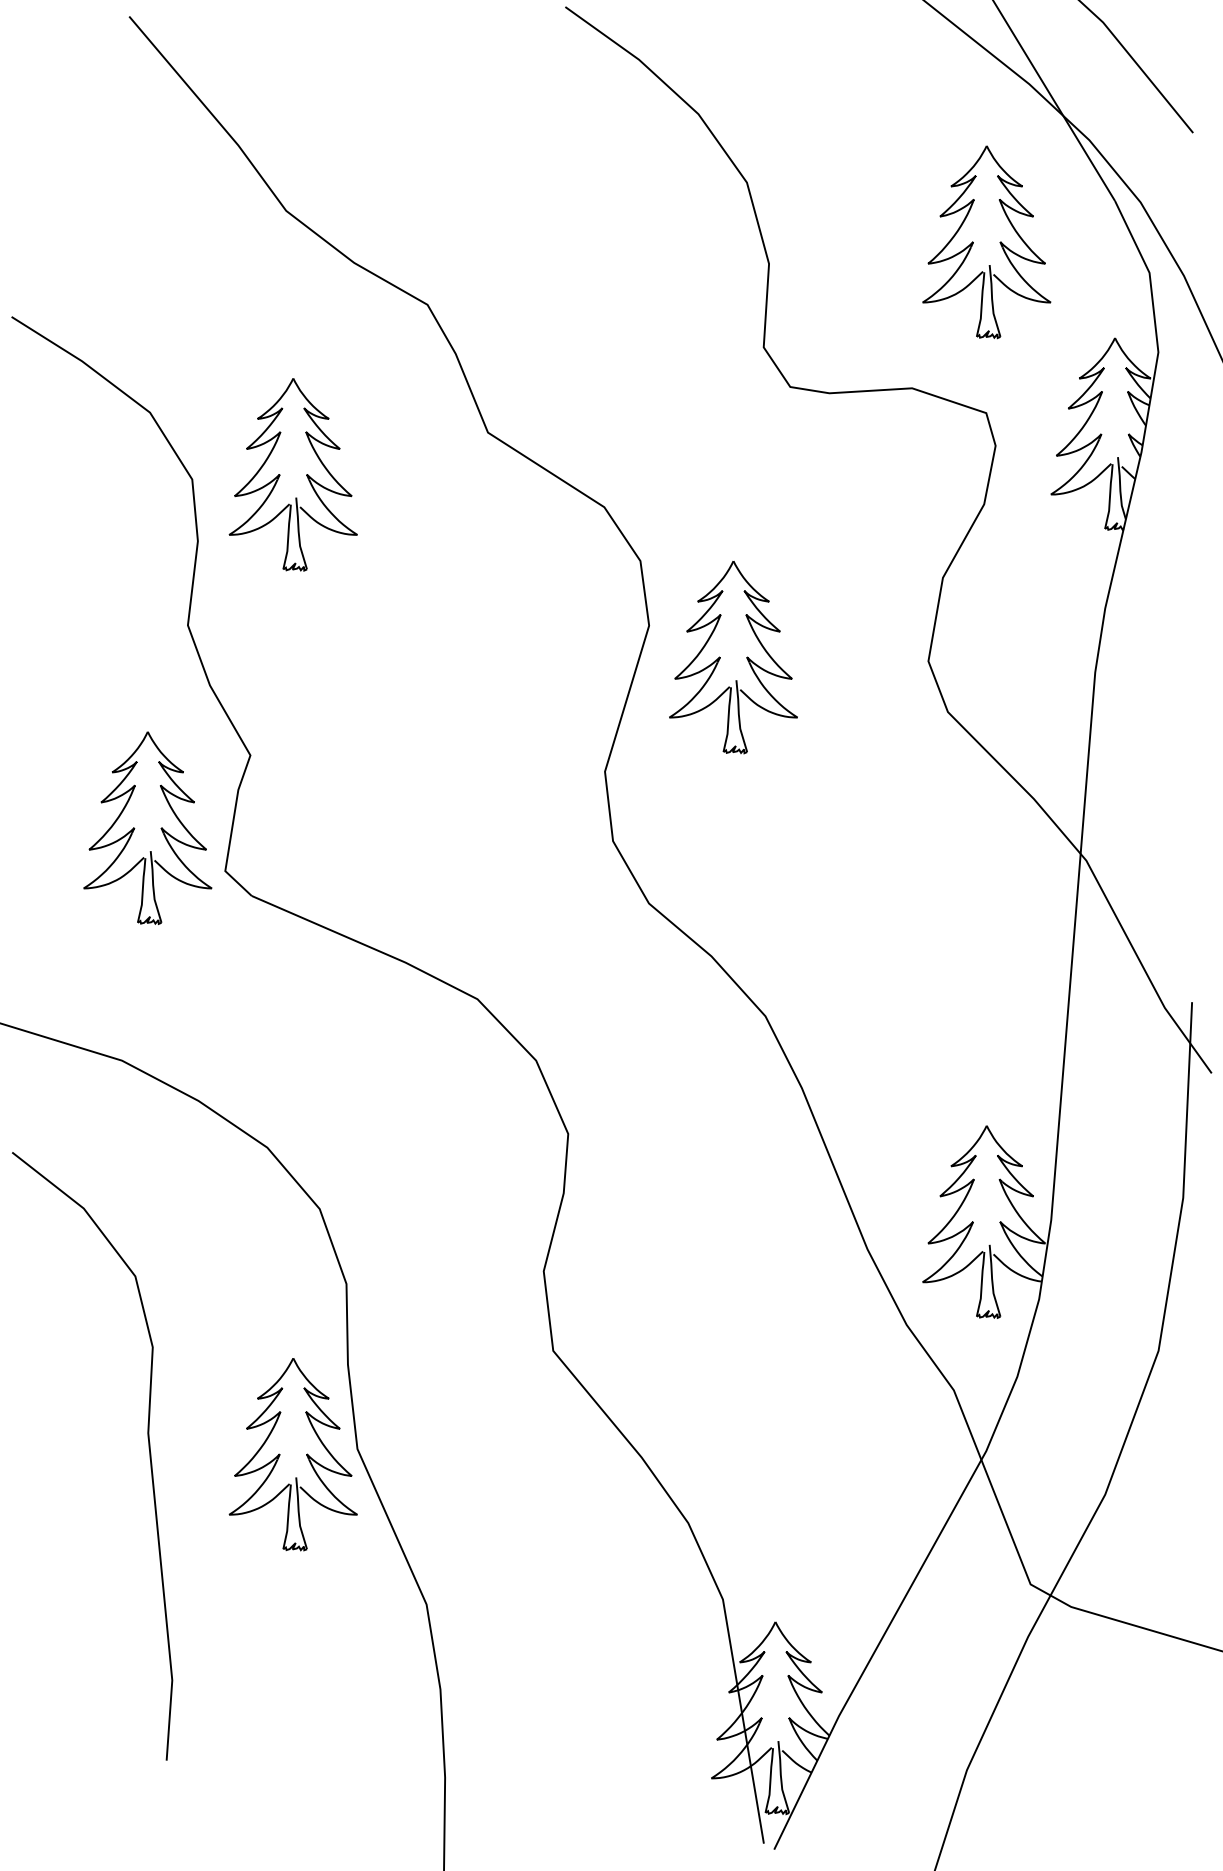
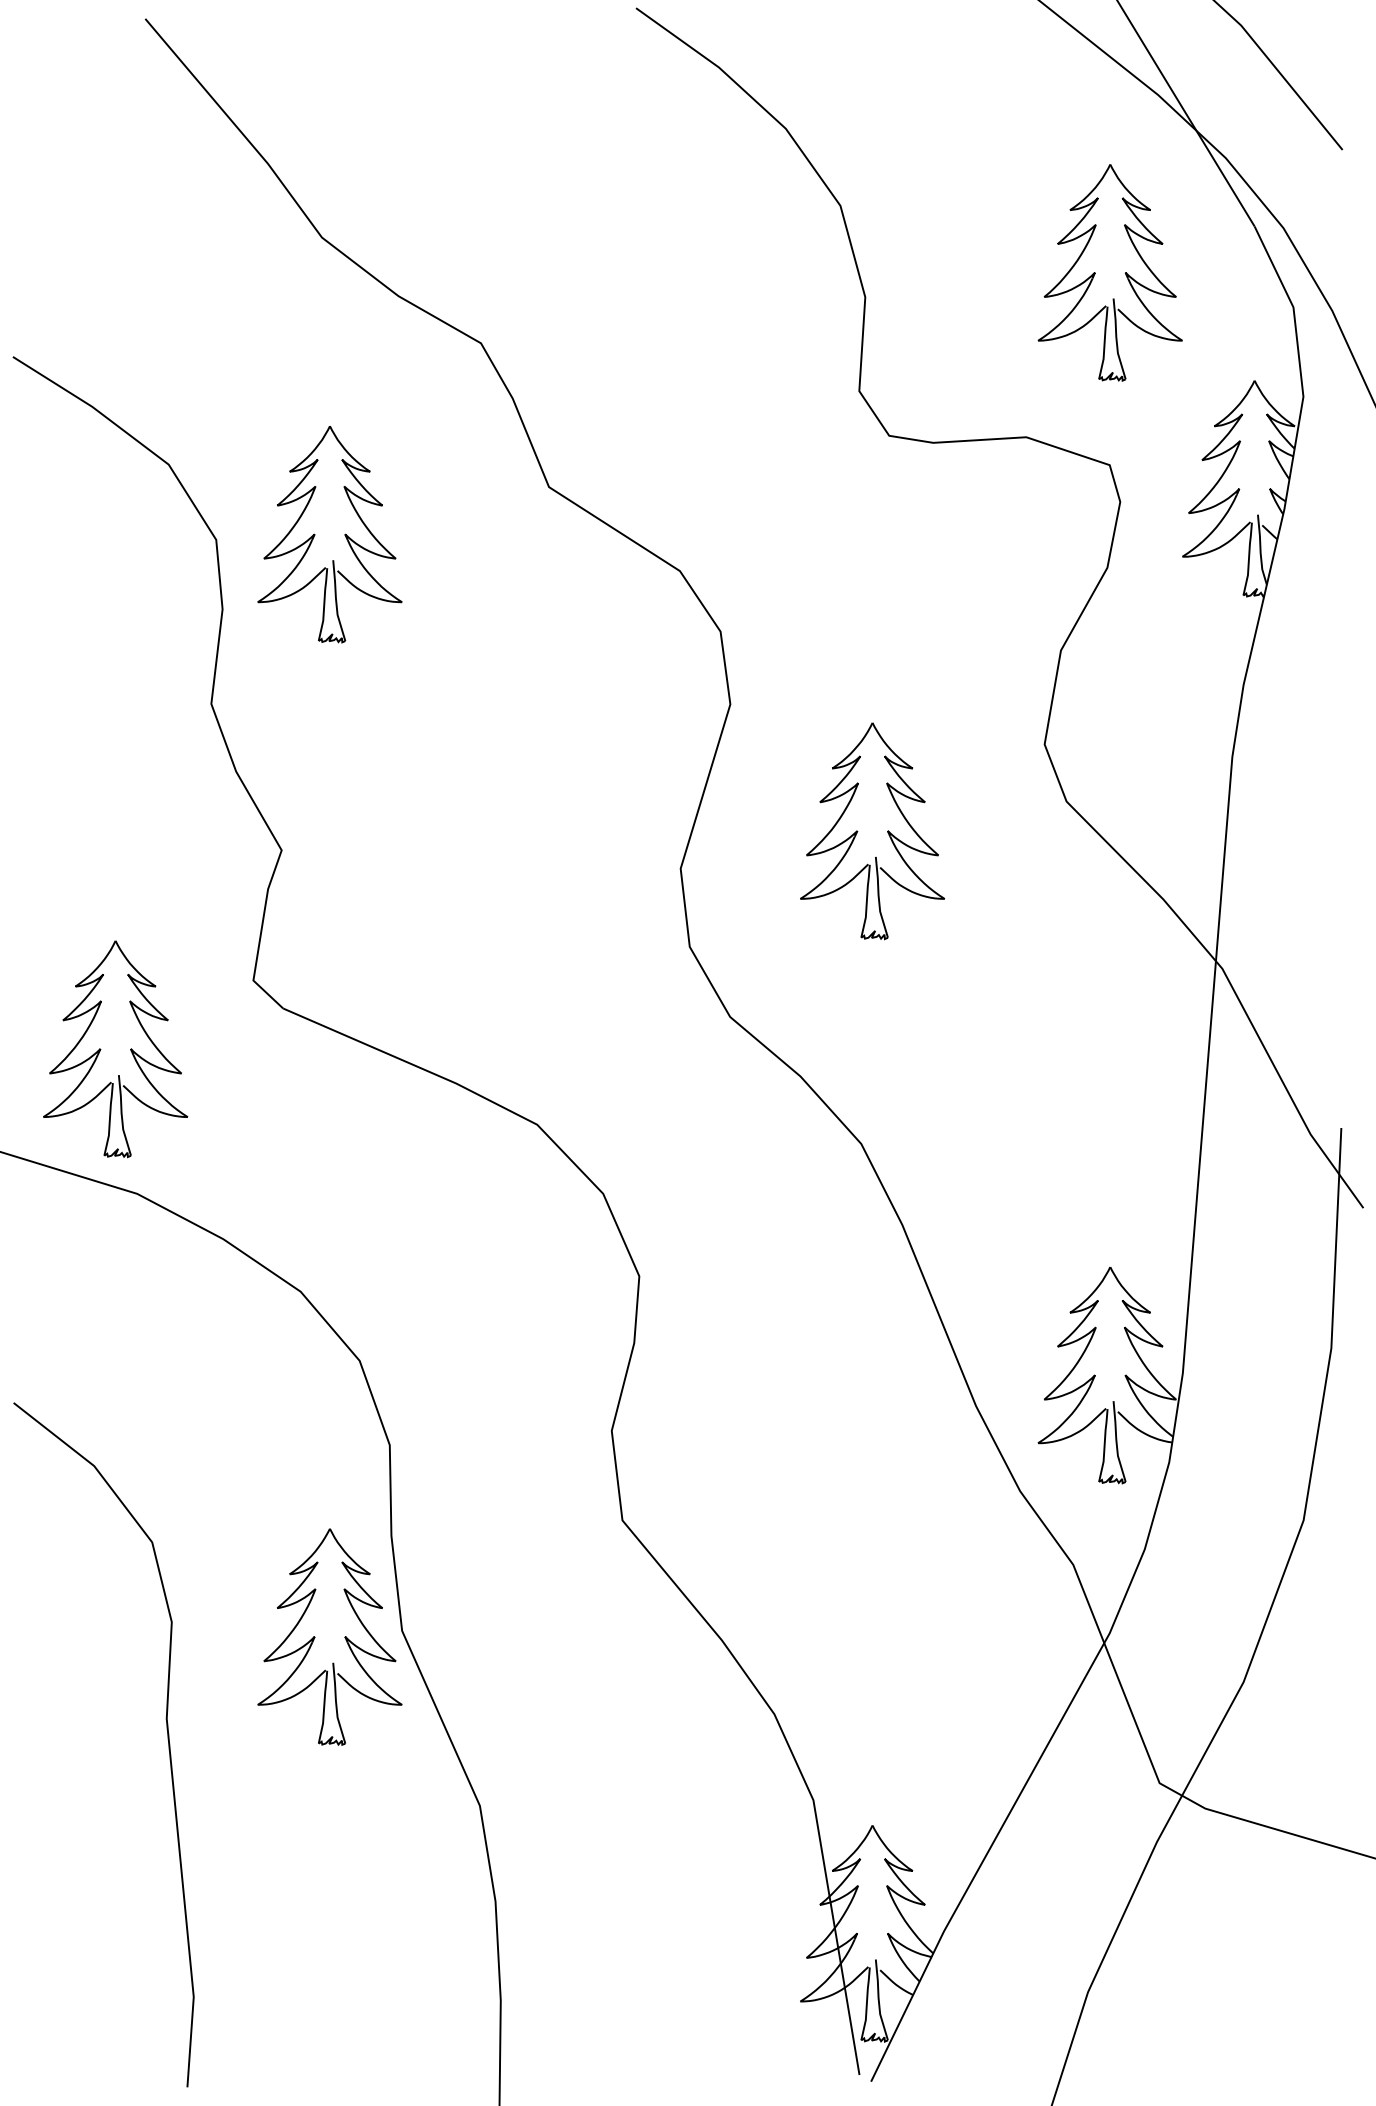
part: (733, 657) -> (872, 831), moved
part: (135, 828) -> (101, 1049), moved
curve: (148, 1448) -> (166, 1736), moved

